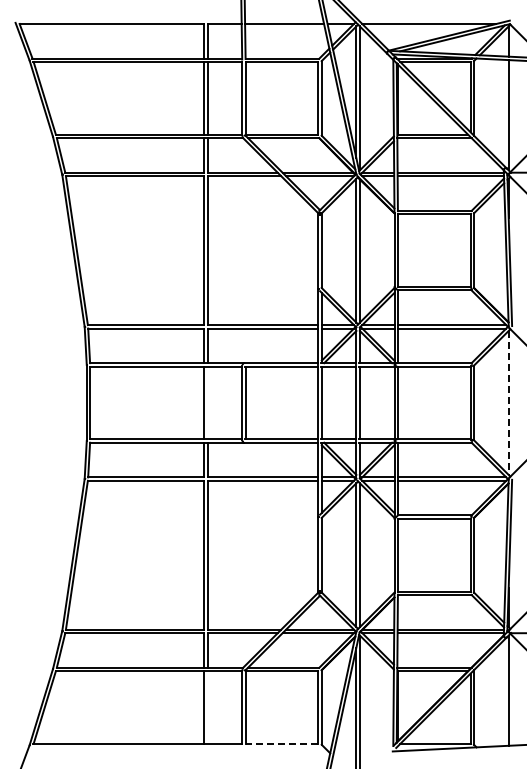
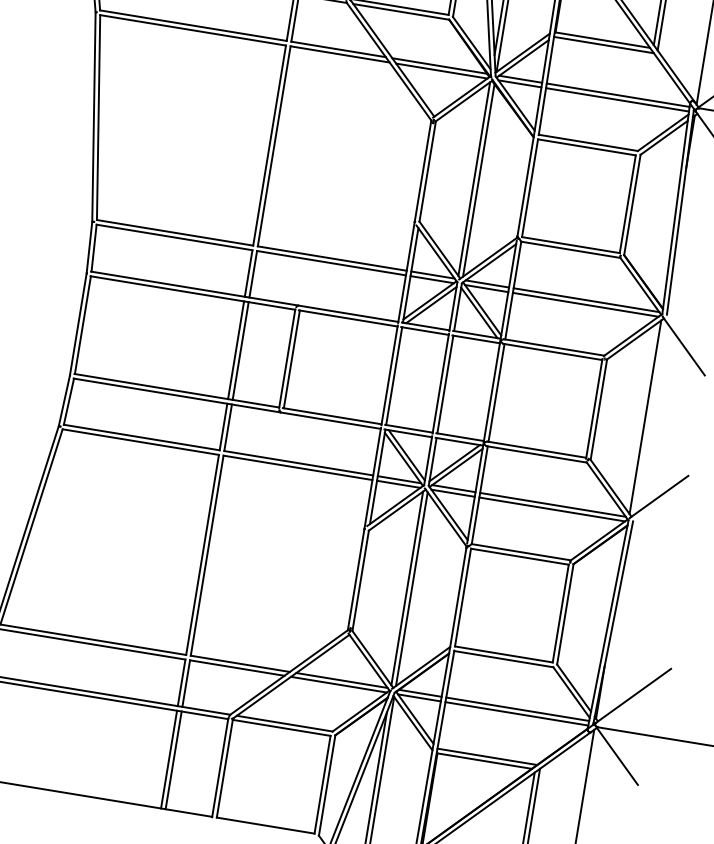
line: (207, 402) -> (240, 350), added
line: (508, 402) -> (645, 416), dashed -> solid
line: (207, 707) -> (173, 760), added
line: (281, 743) -> (265, 825), dashed -> solid

